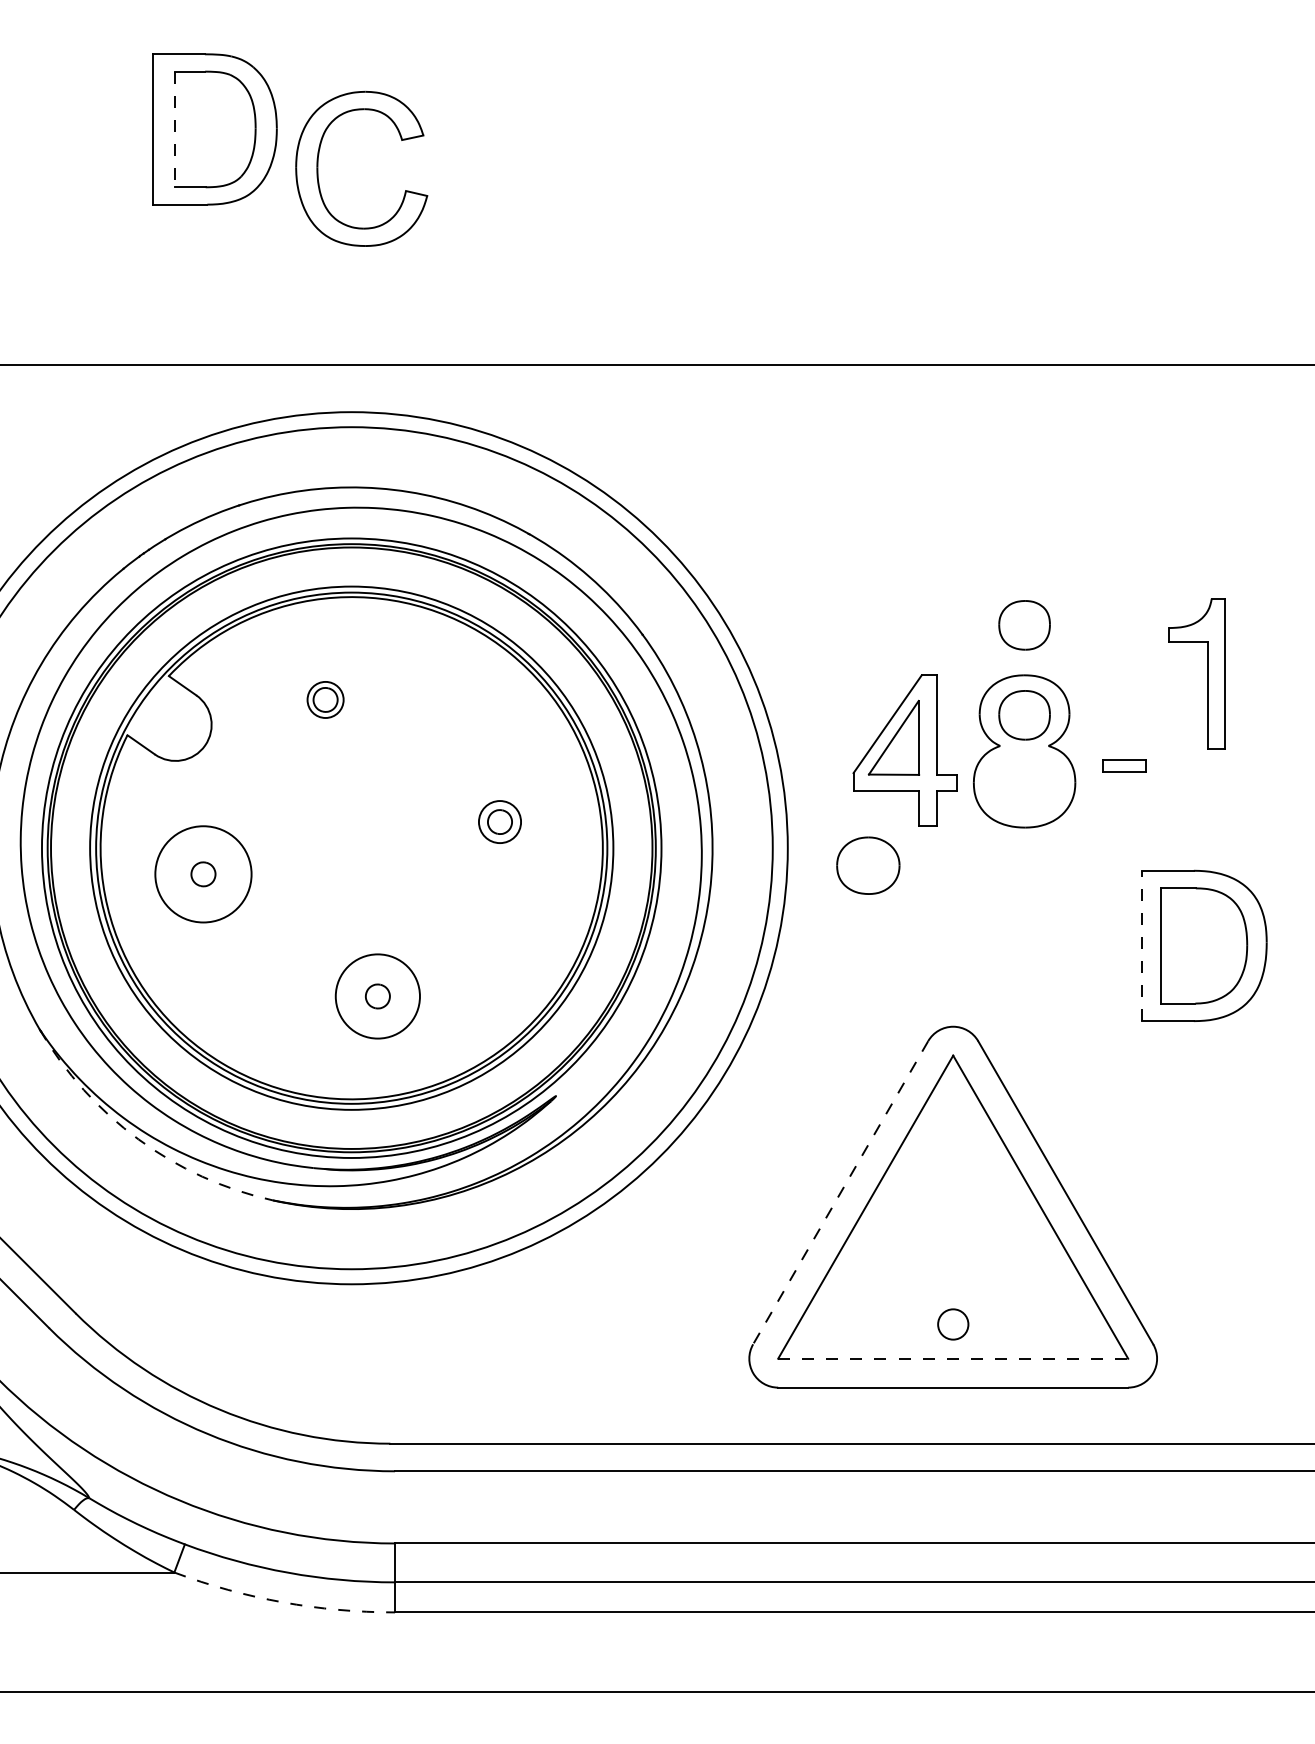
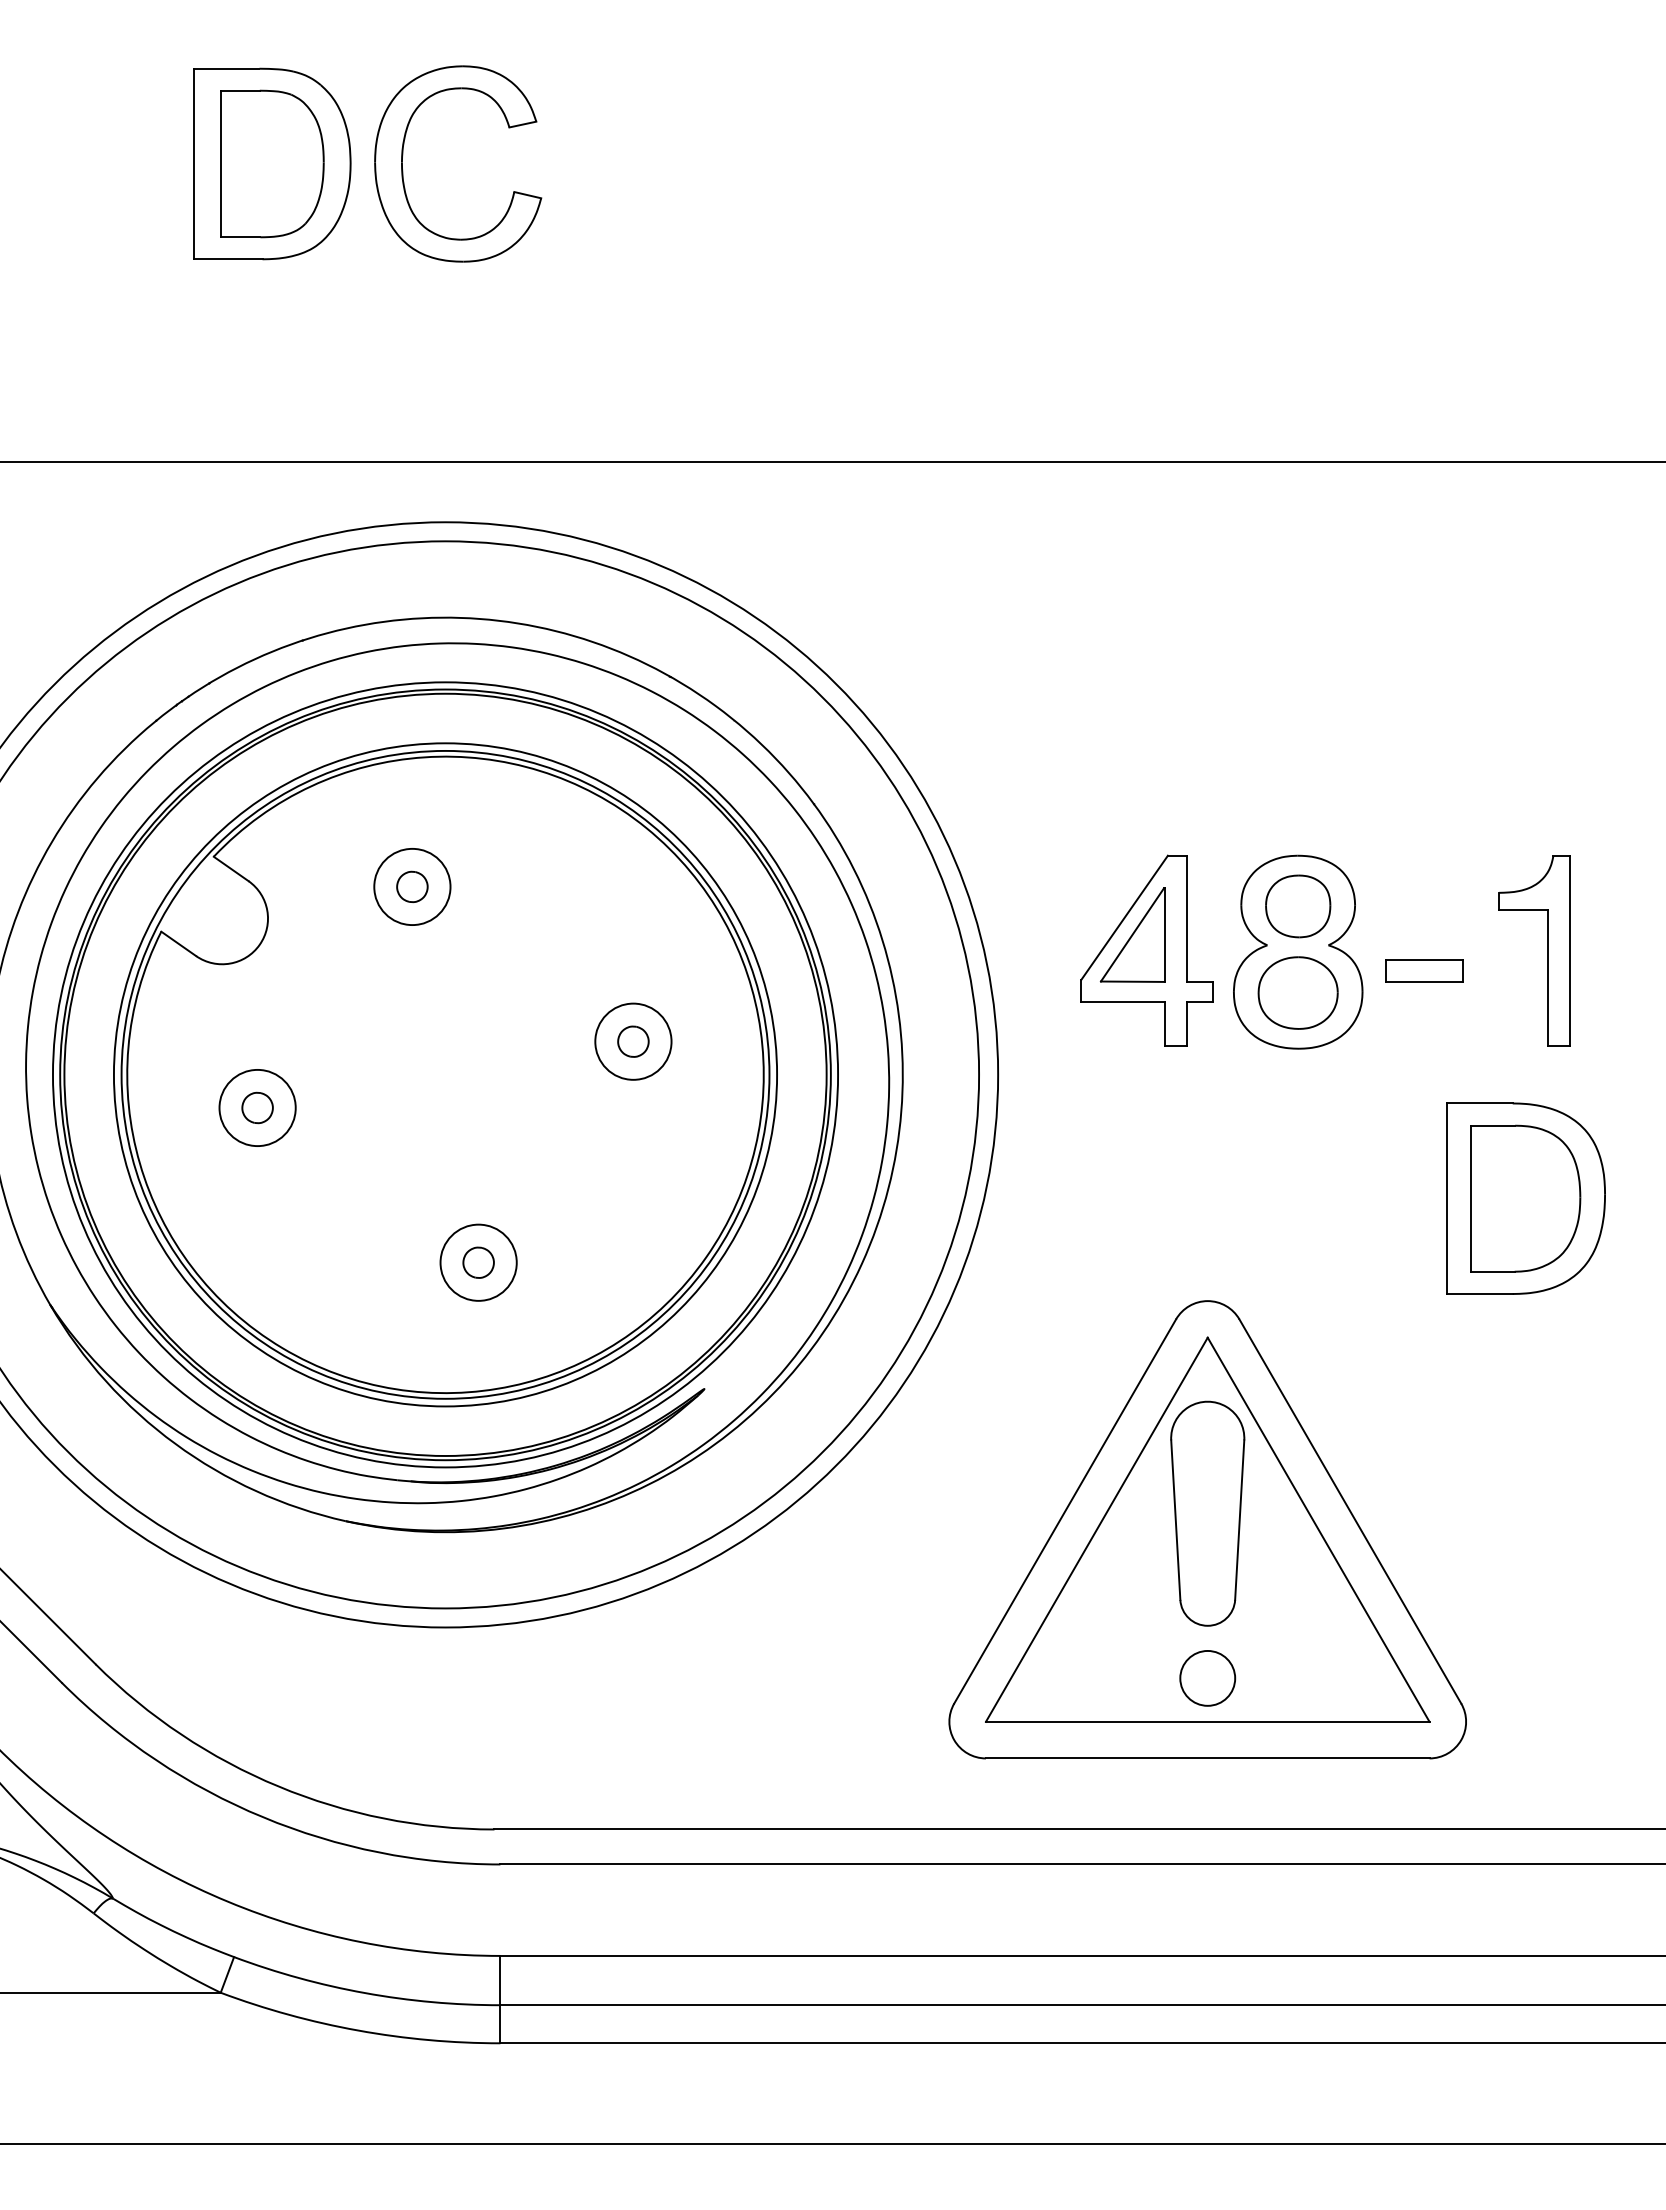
line: (174, 129) -> (221, 164), dashed -> solid
part: (318, 174) -> (403, 170), moved
part: (1024, 625) -> (1298, 792), removed
part: (1207, 673) -> (1547, 950), moved
circle: (325, 699) -> (412, 886), size x1.67
part: (1124, 765) -> (1424, 970), size x1.43
circle: (500, 821) -> (633, 1041), size x1.43
part: (867, 865) -> (1297, 992), moved
circle: (203, 873) -> (257, 1107), size x0.62
line: (1141, 945) -> (1446, 1198), dashed -> solid
circle: (377, 996) -> (478, 1262), size x0.71
arc: (138, 1139) -> (175, 1443), dashed -> solid
line: (840, 1192) -> (1065, 1511), dashed -> solid
part: (953, 1194) -> (1207, 1513), added
circle: (953, 1324) -> (1207, 1678), size x1.43
line: (953, 1358) -> (1207, 1721), dashed -> solid
arc: (283, 1602) -> (358, 2030), dashed -> solid

